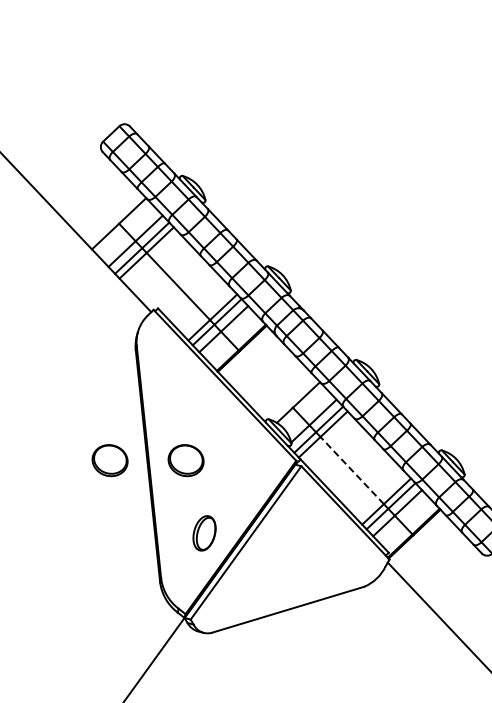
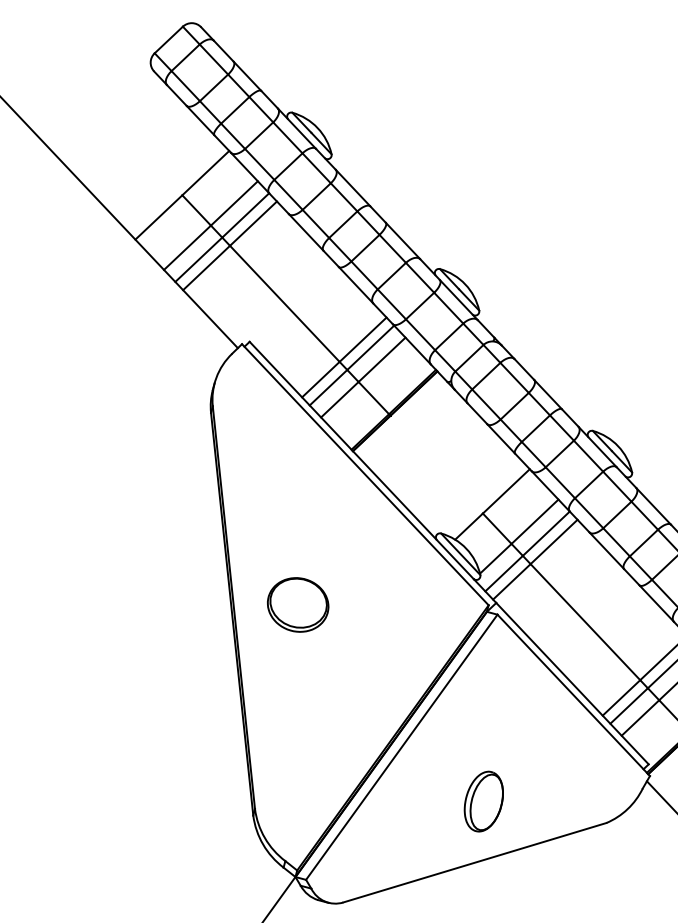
part: (109, 460) -> (165, 604), removed
line: (351, 470) -> (584, 621), dashed -> solid
part: (204, 533) -> (483, 801), moved

